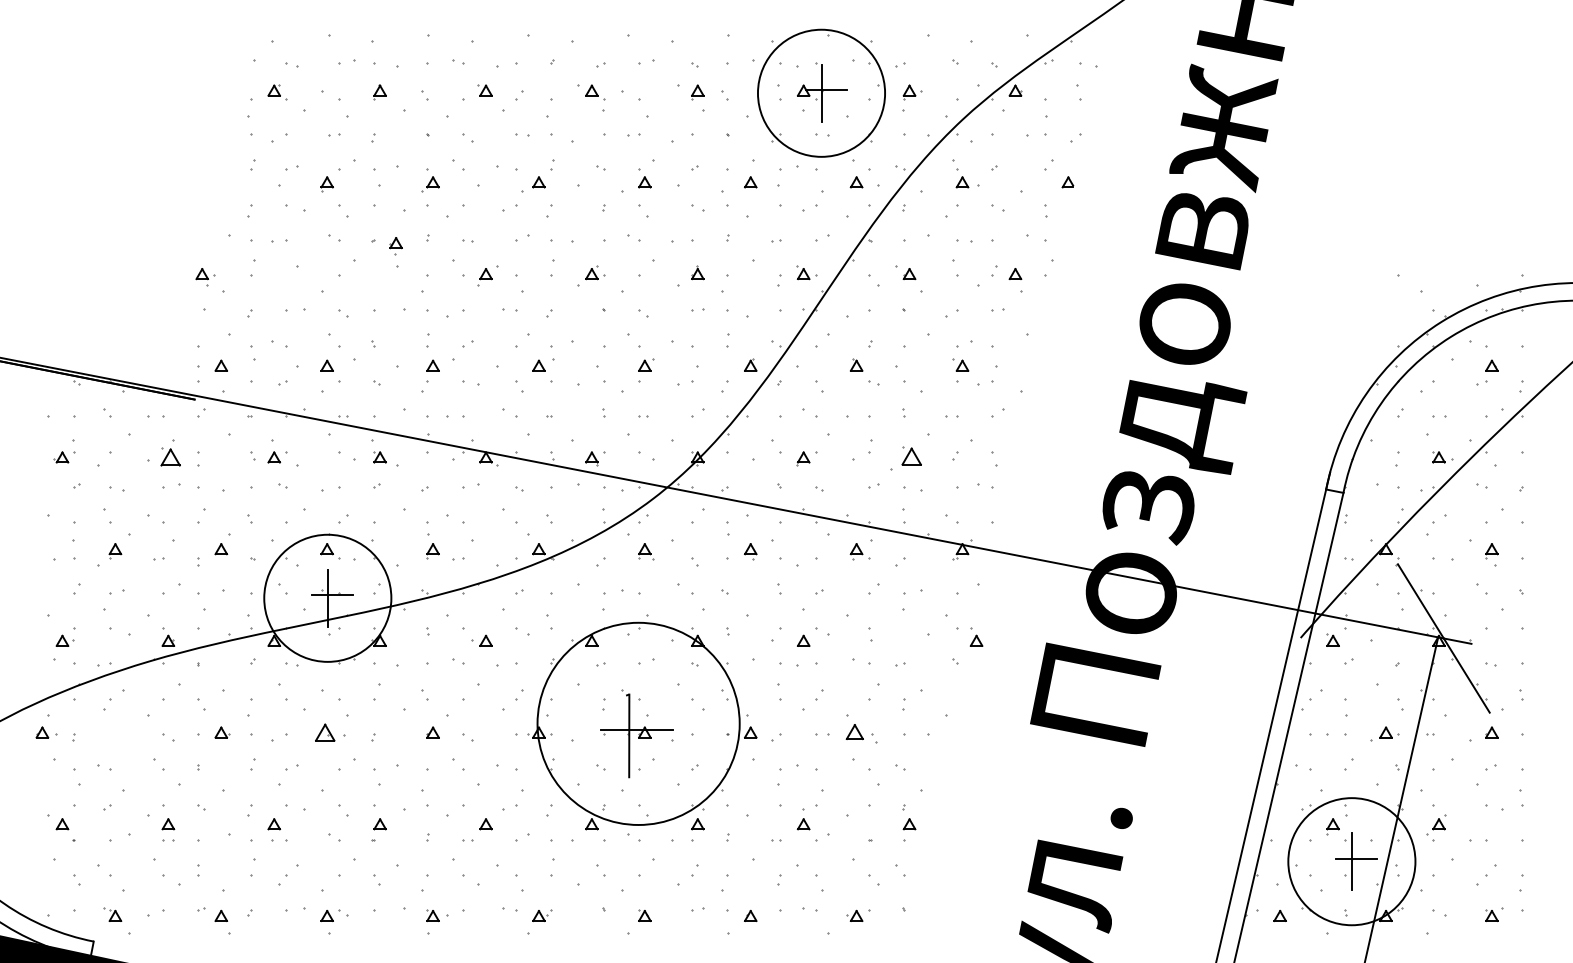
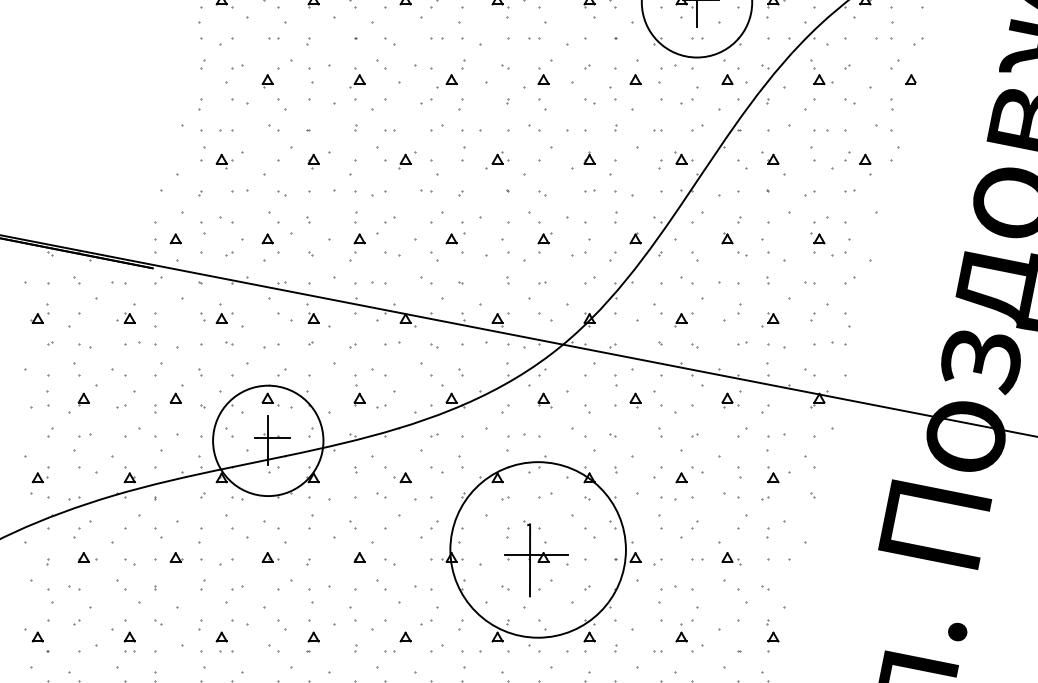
part: (395, 246) -> (313, 162), moved
part: (205, 277) -> (224, 162), moved
part: (164, 457) -> (126, 318), size x0.62
part: (905, 458) -> (769, 319), size x0.62
part: (976, 636) -> (773, 474), moved
part: (46, 732) -> (87, 557), moved
part: (330, 732) -> (270, 557), size x0.62
part: (860, 733) -> (730, 558), size x0.71

